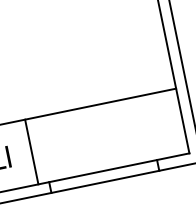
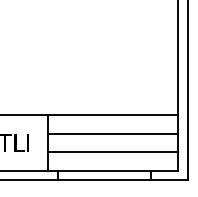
line: (105, 125) -> (113, 133), added
line: (109, 147) -> (113, 152), added

